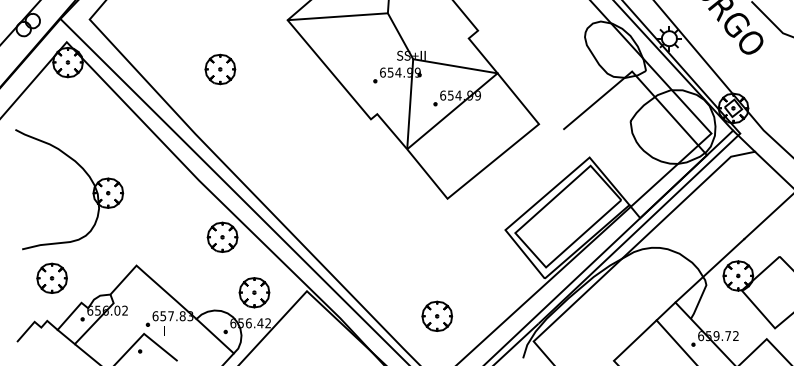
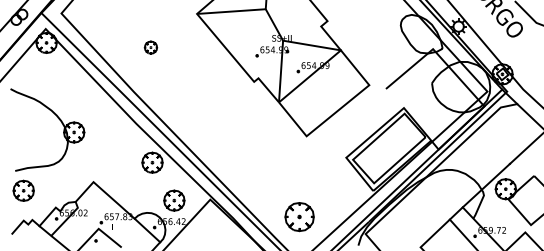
part: (219, 69) -> (150, 47), size x0.6
part: (51, 277) -> (23, 190), moved
part: (437, 315) -> (299, 216), size x1.4

